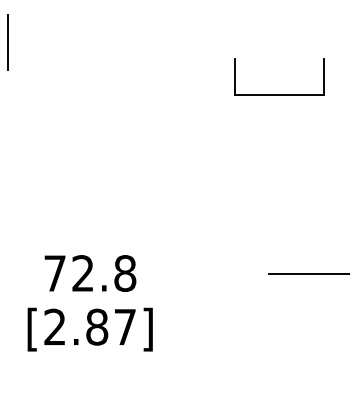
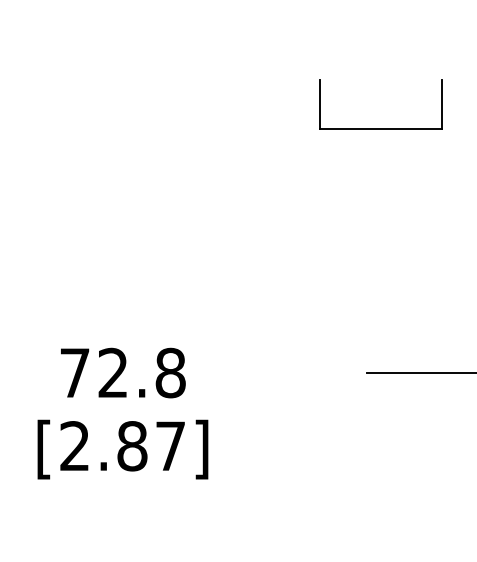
line: (7, 42) -> (10, 58), removed

